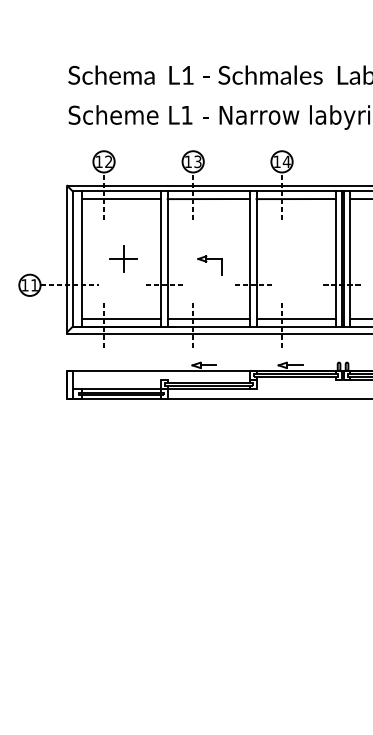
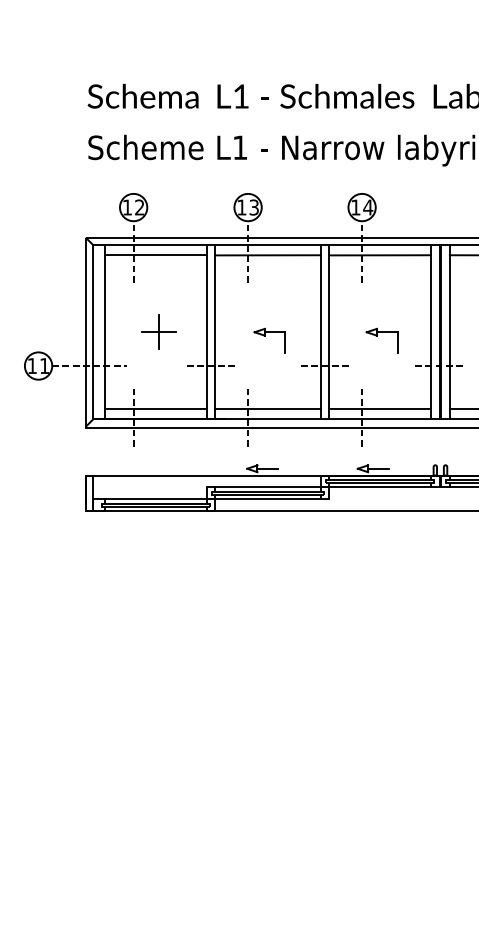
part: (297, 265) -> (381, 340), added
line: (208, 379) -> (267, 487), added
line: (296, 379) -> (380, 487), added

